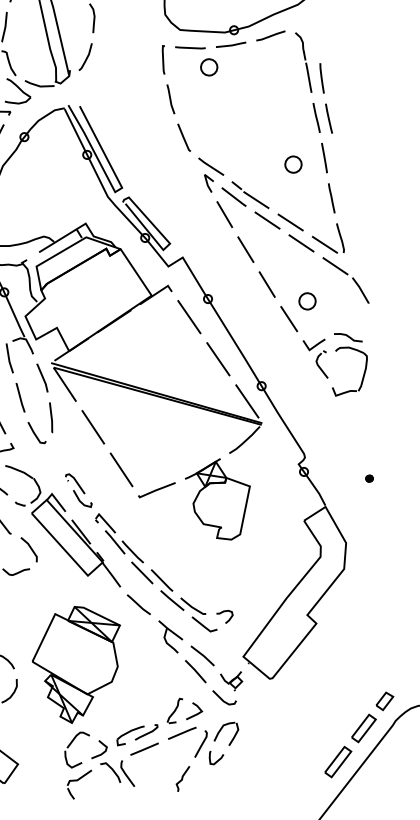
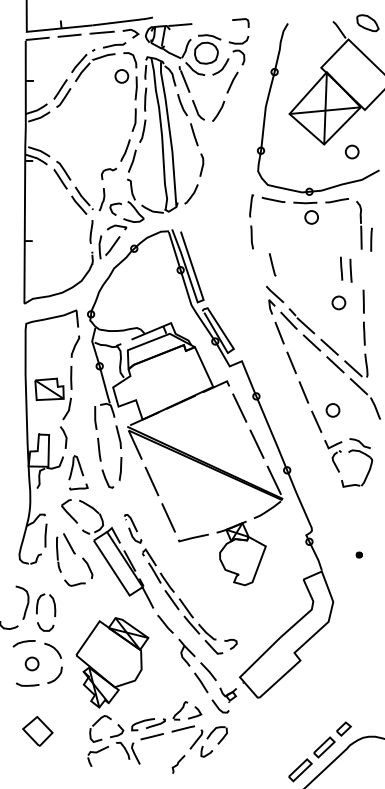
part: (208, 67) -> (311, 217), moved
part: (323, 117) -> (346, 269), moved
line: (183, 137) -> (272, 264), moved

